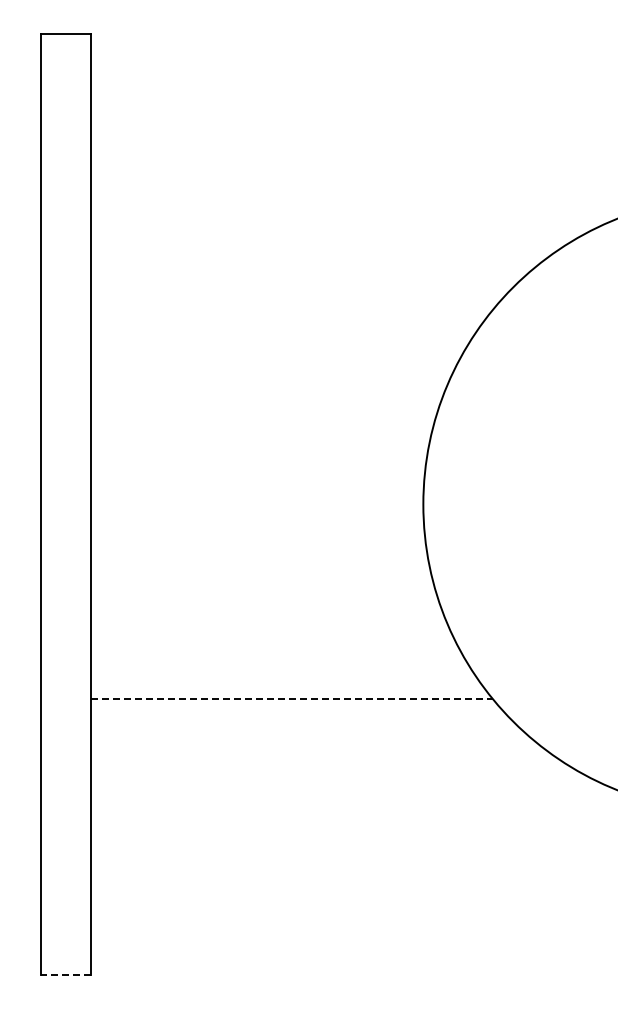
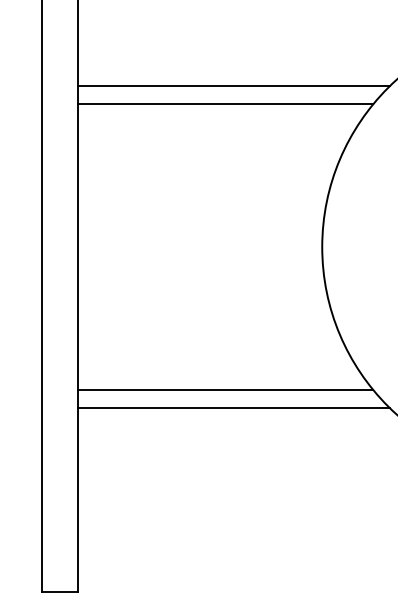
line: (303, 285) -> (234, 86), added
line: (291, 310) -> (225, 104), added
line: (291, 698) -> (225, 389), dashed -> solid
line: (303, 723) -> (234, 407), added
line: (65, 974) -> (59, 592), dashed -> solid

